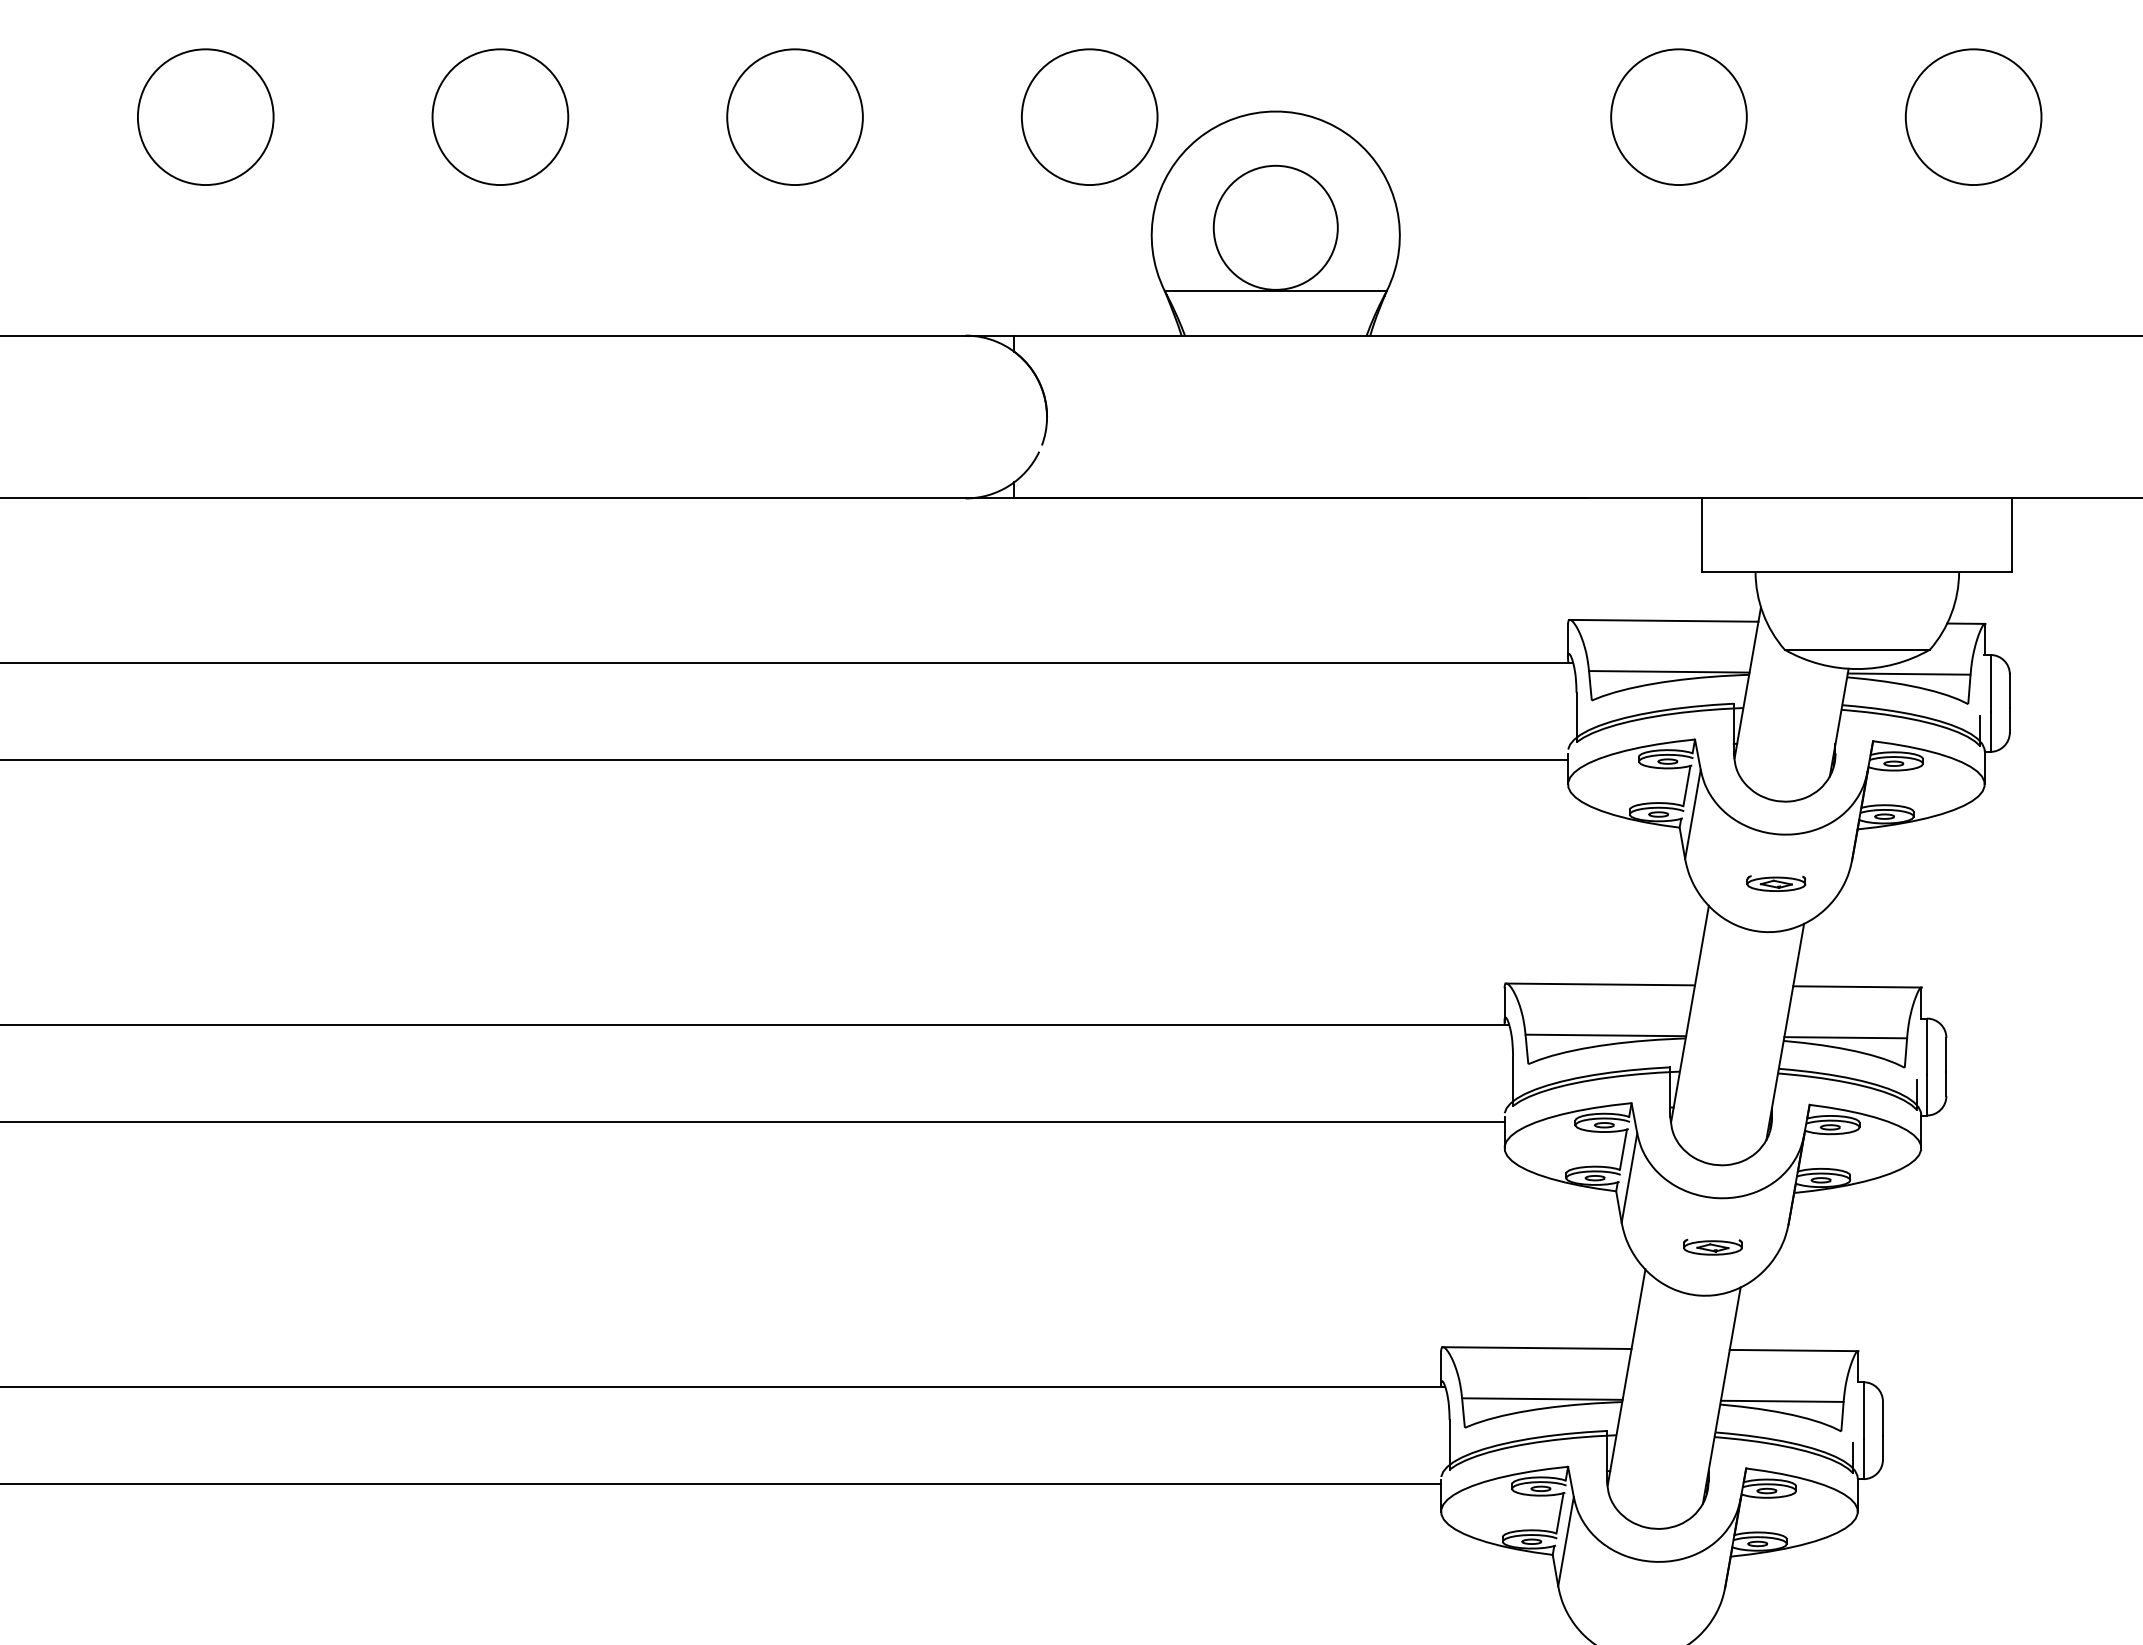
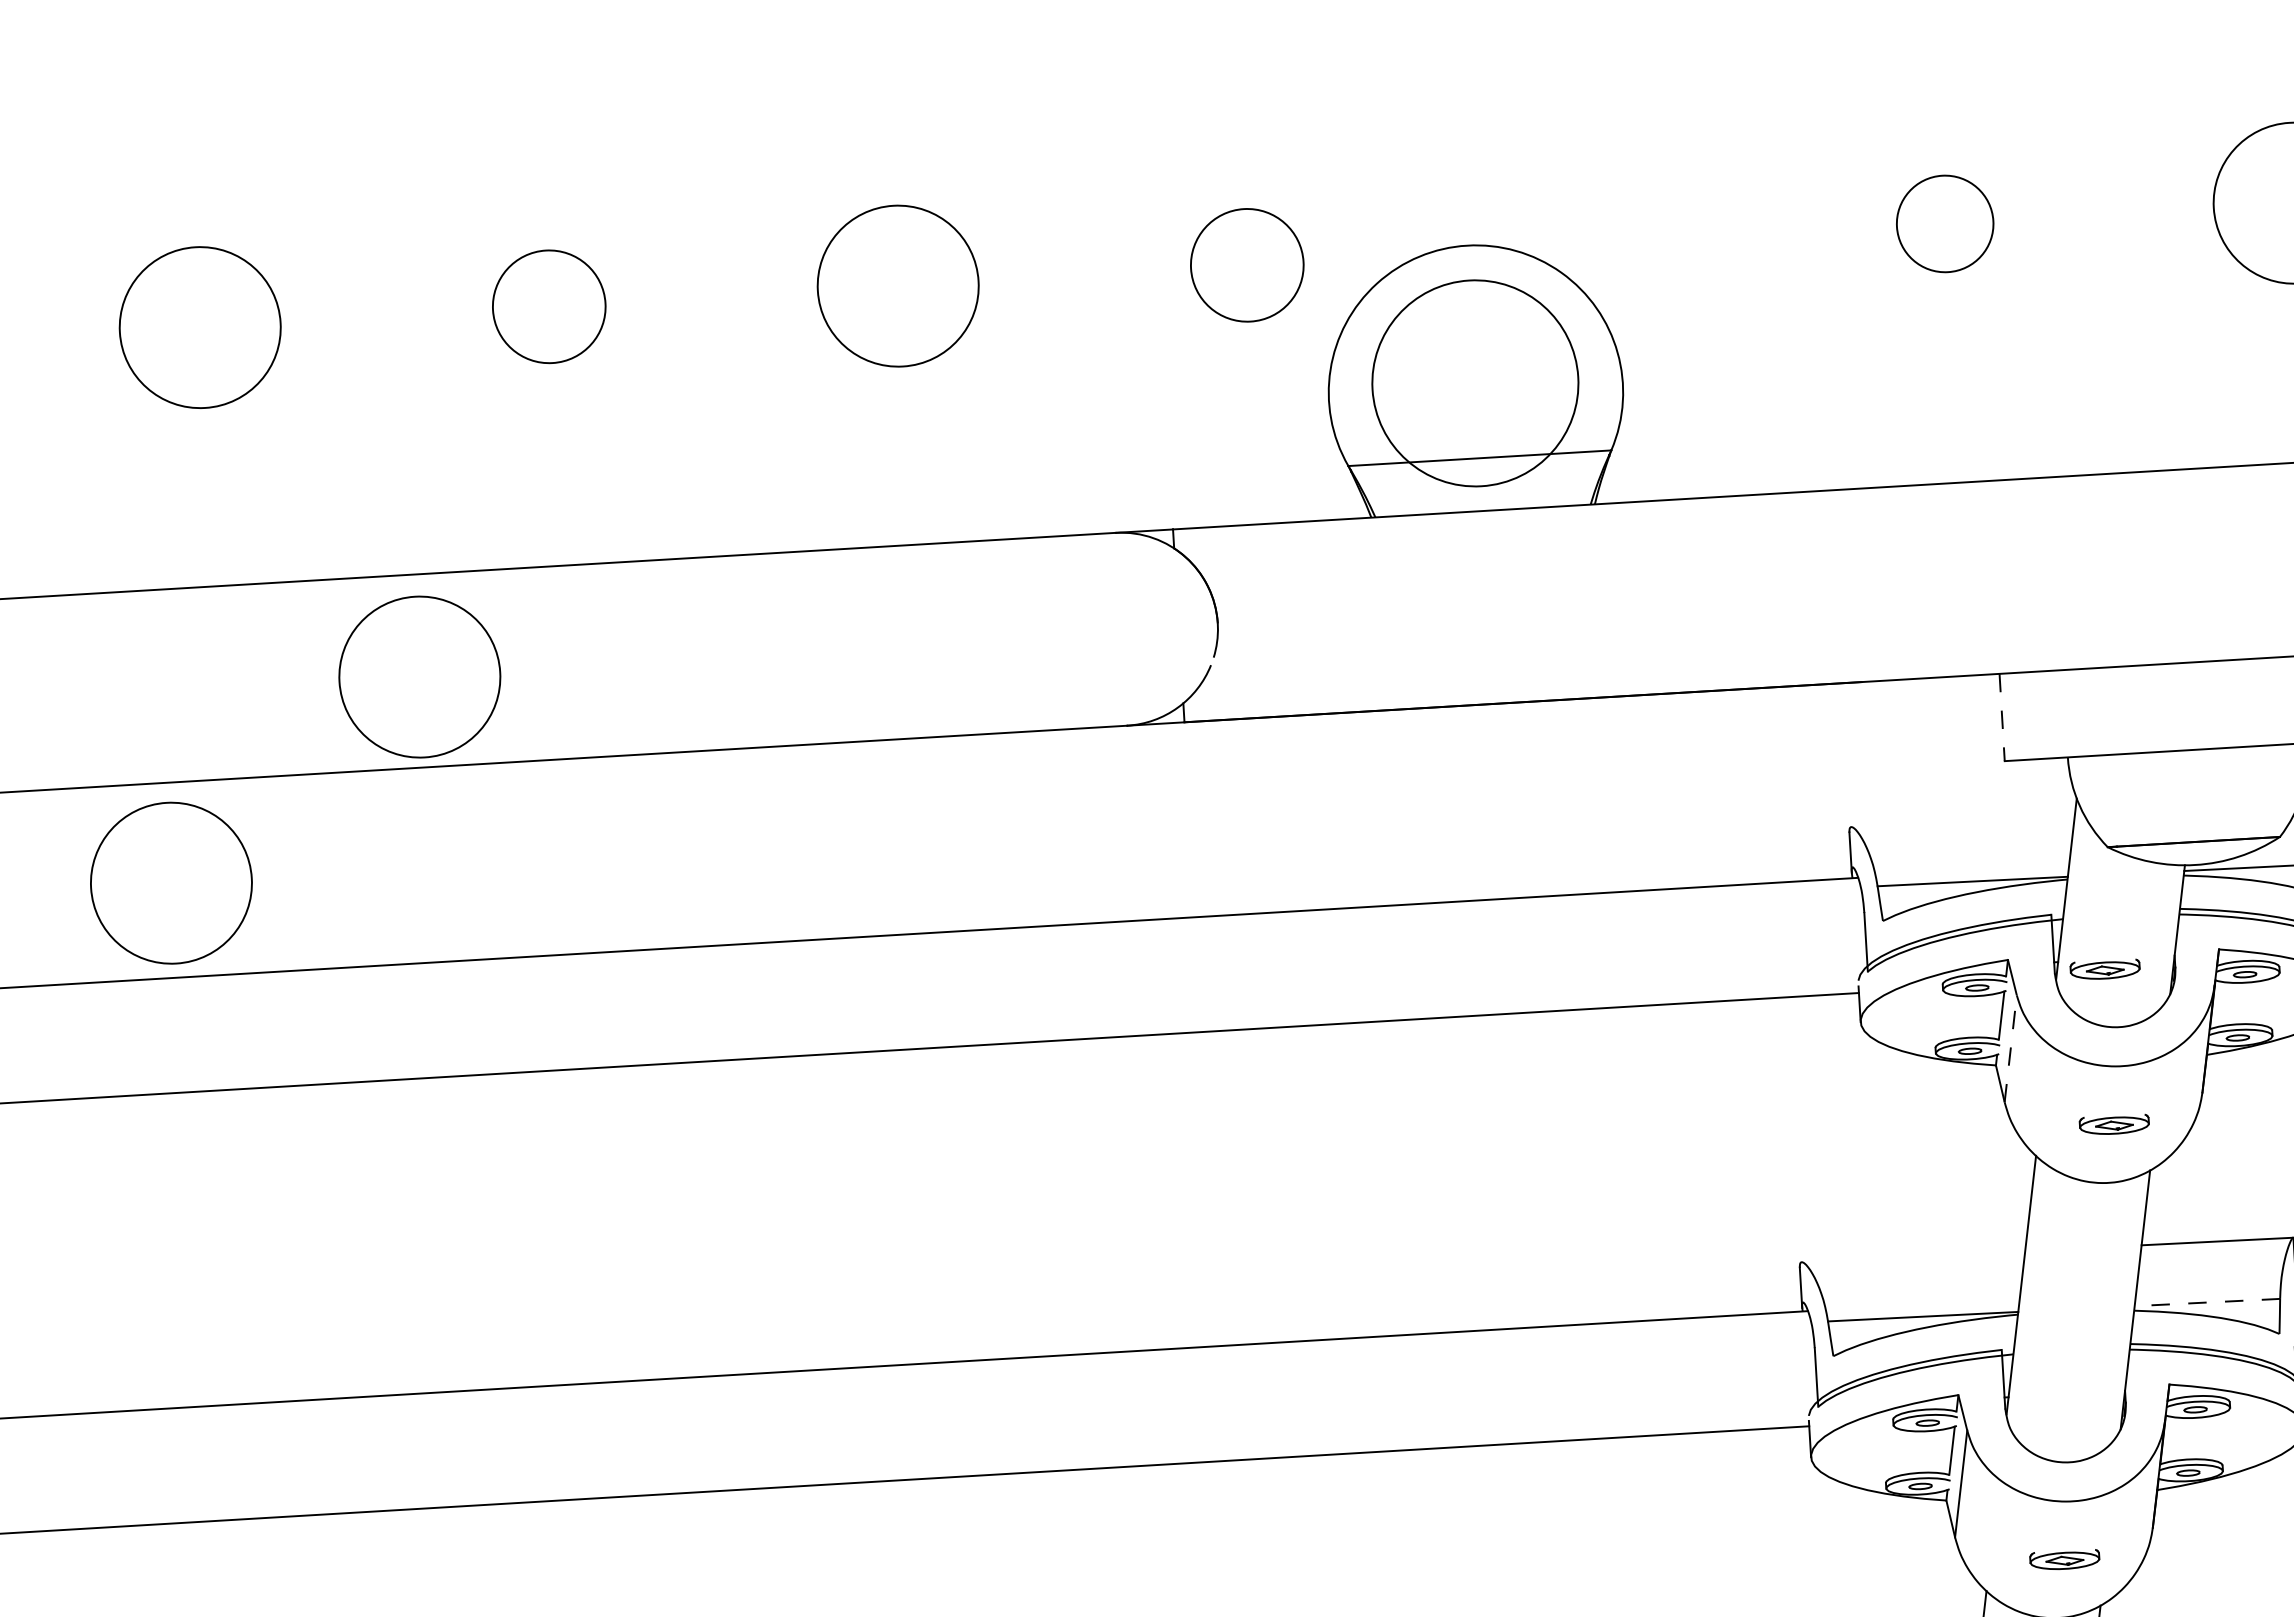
circle: (500, 116) -> (549, 306), size x0.7
circle: (1089, 116) -> (1246, 264), size x0.7
circle: (1678, 117) -> (1944, 224), size x0.6
circle: (1275, 227) -> (1475, 383), size x1.4
circle: (372, 421) -> (419, 676), added
line: (1702, 535) -> (2002, 717), solid -> dashed
circle: (153, 582) -> (171, 882), added
line: (1663, 620) -> (1962, 821), removed
part: (1776, 752) -> (2105, 969), added
line: (1693, 813) -> (2011, 1047), solid -> dashed
line: (1600, 984) -> (1913, 1256), removed
line: (1845, 1037) -> (2207, 1302), solid -> dashed

